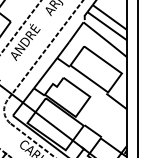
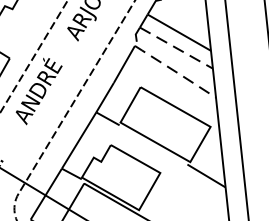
line: (107, 26) -> (177, 48), solid -> dashed
line: (105, 39) -> (175, 71), solid -> dashed

